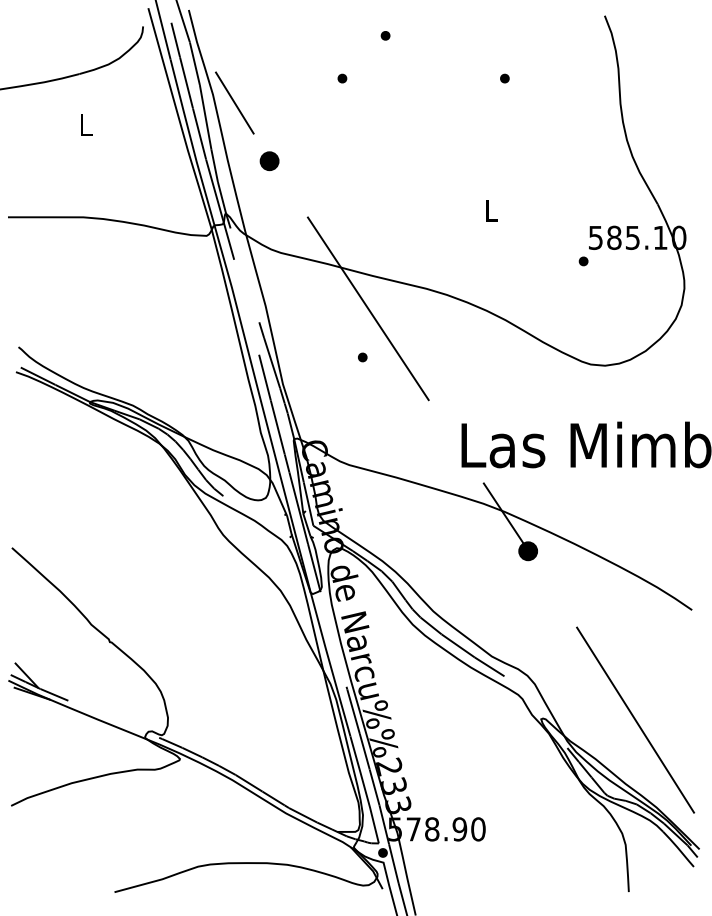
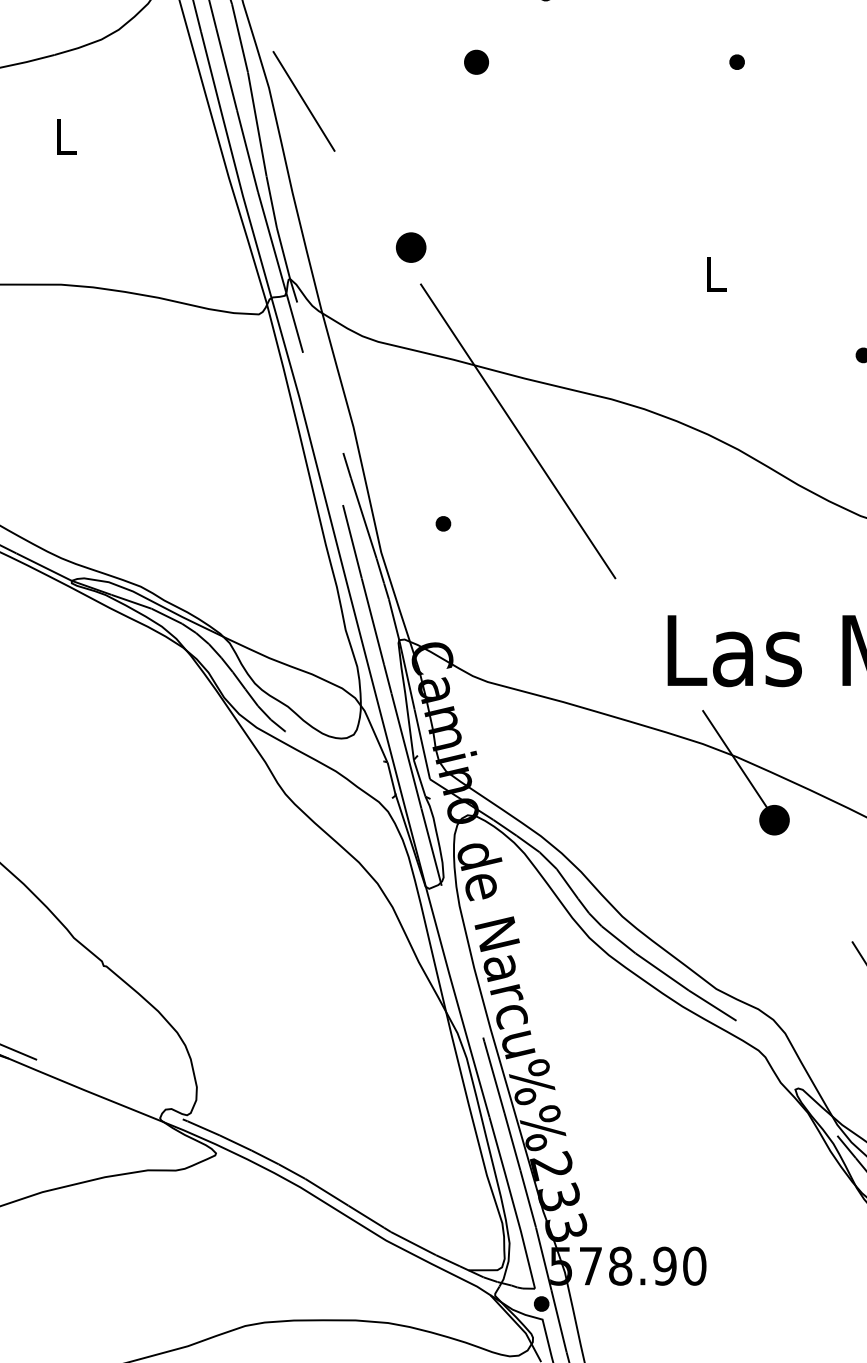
part: (342, 78) -> (476, 62), size x1.6
part: (269, 161) -> (410, 248), moved
part: (362, 357) -> (443, 523), moved

